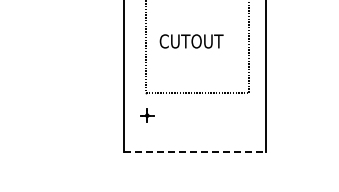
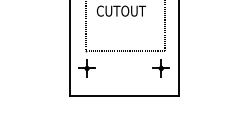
part: (147, 115) -> (87, 68), size x1.67
part: (243, 115) -> (161, 68), added
line: (195, 151) -> (124, 96), dashed -> solid

